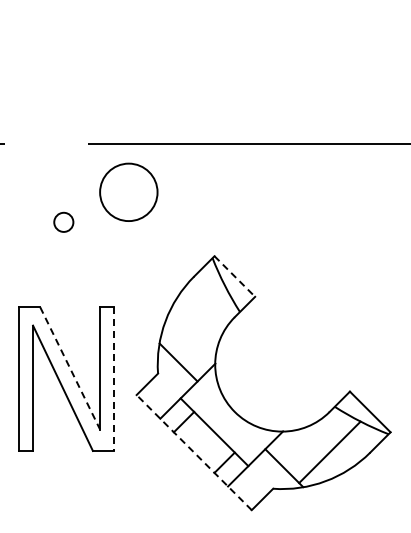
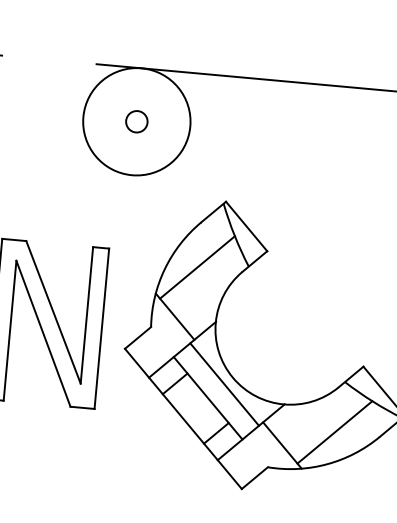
circle: (128, 192) -> (136, 121), size x1.67
circle: (63, 221) -> (136, 120), moved
line: (234, 276) -> (246, 226), dashed -> solid
line: (194, 316) -> (197, 267), added
line: (70, 368) -> (53, 312), dashed -> solid
line: (114, 379) -> (101, 329), dashed -> solid
line: (227, 418) -> (224, 384), added
line: (193, 452) -> (182, 418), dashed -> solid

